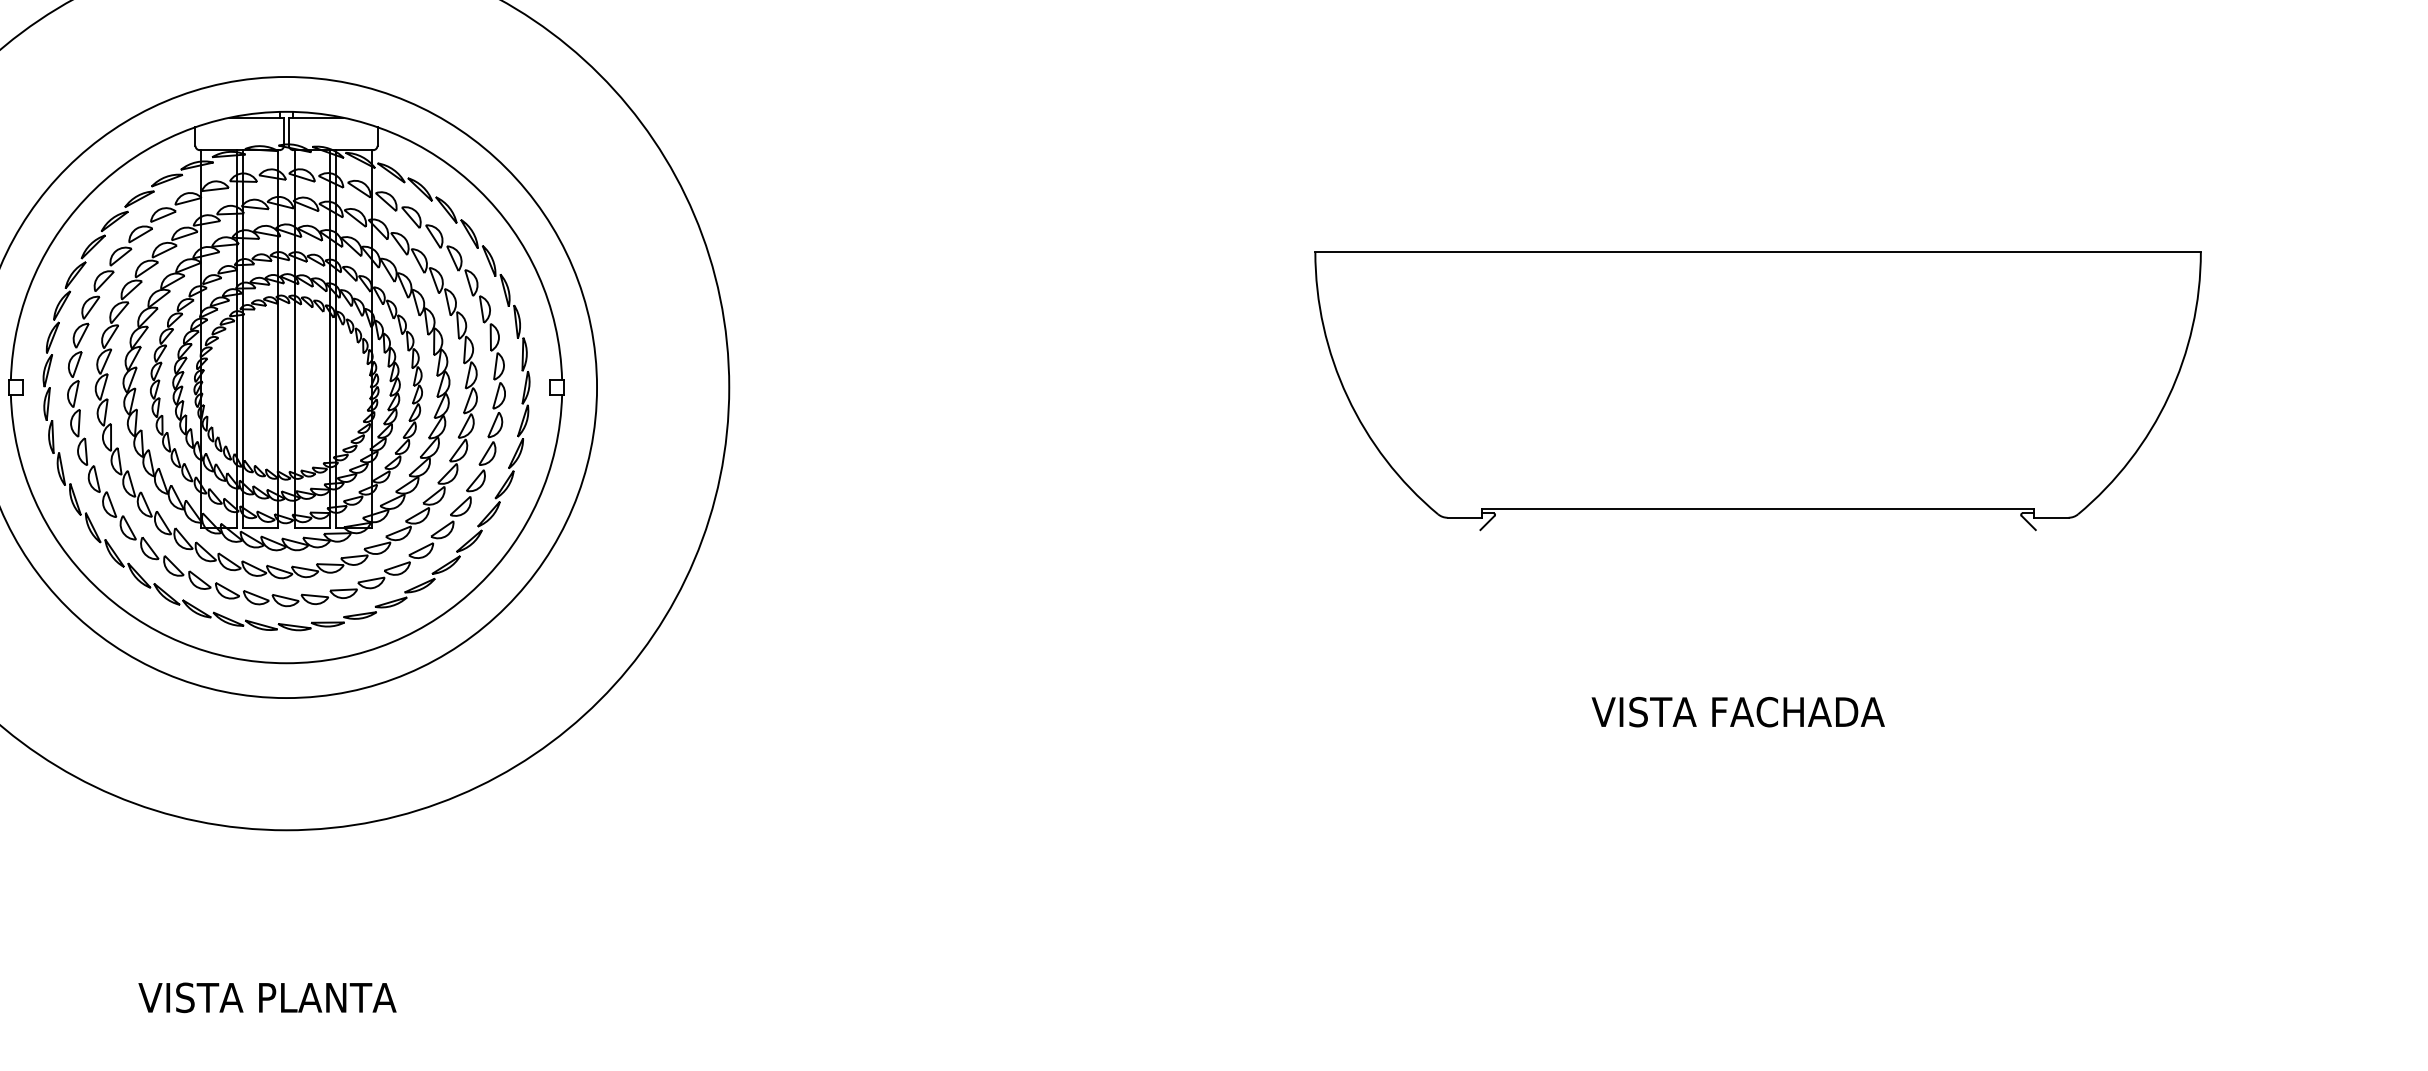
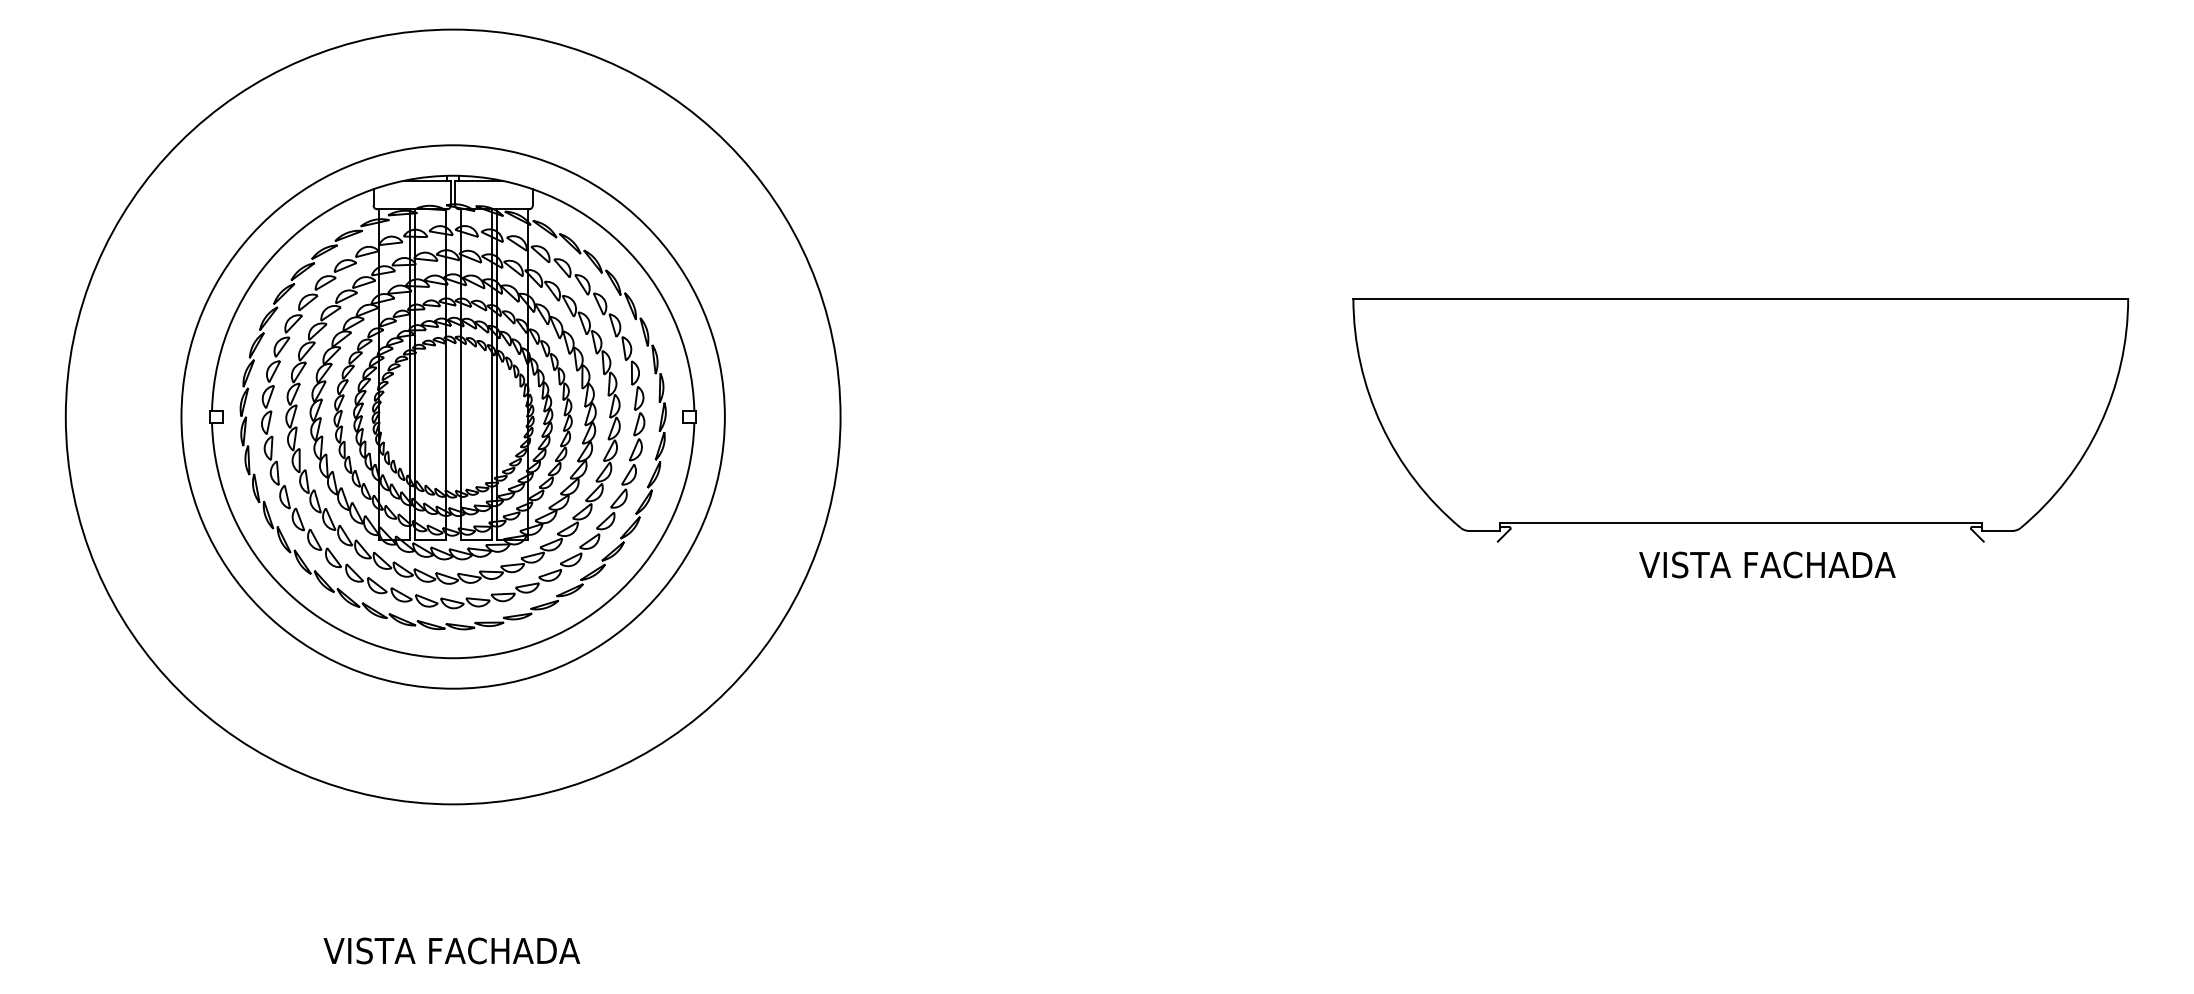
text: (1738, 711) -> (1767, 564), moved
text: (347, 997) -> (506, 950), VISTA PLANTA -> VISTA FACHADA

